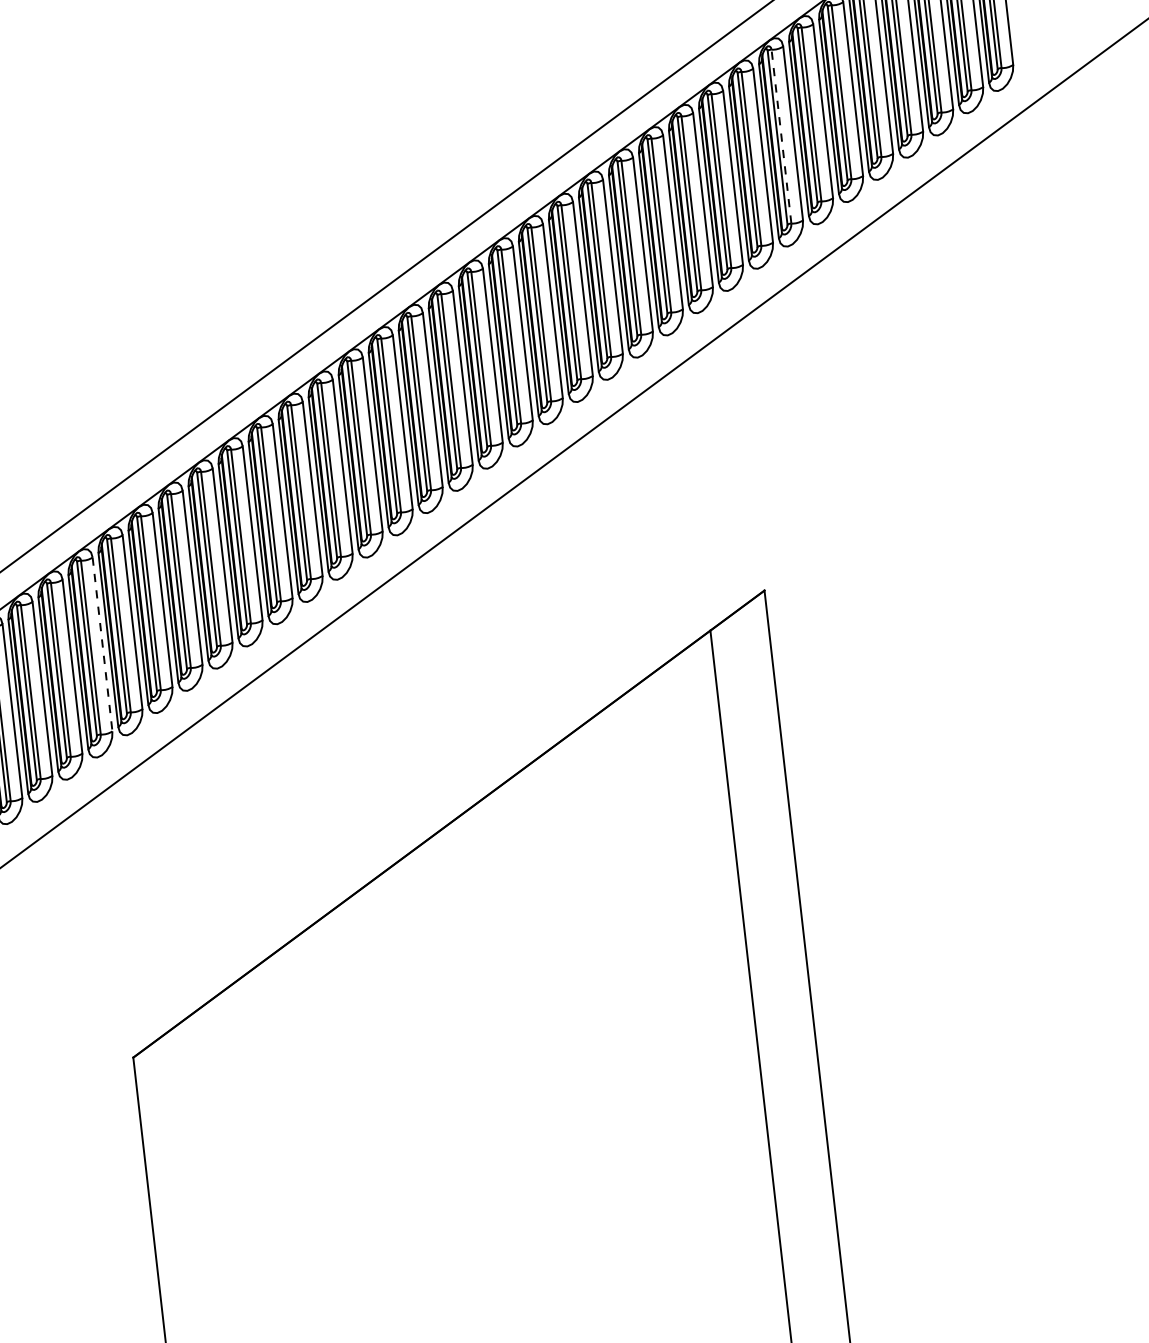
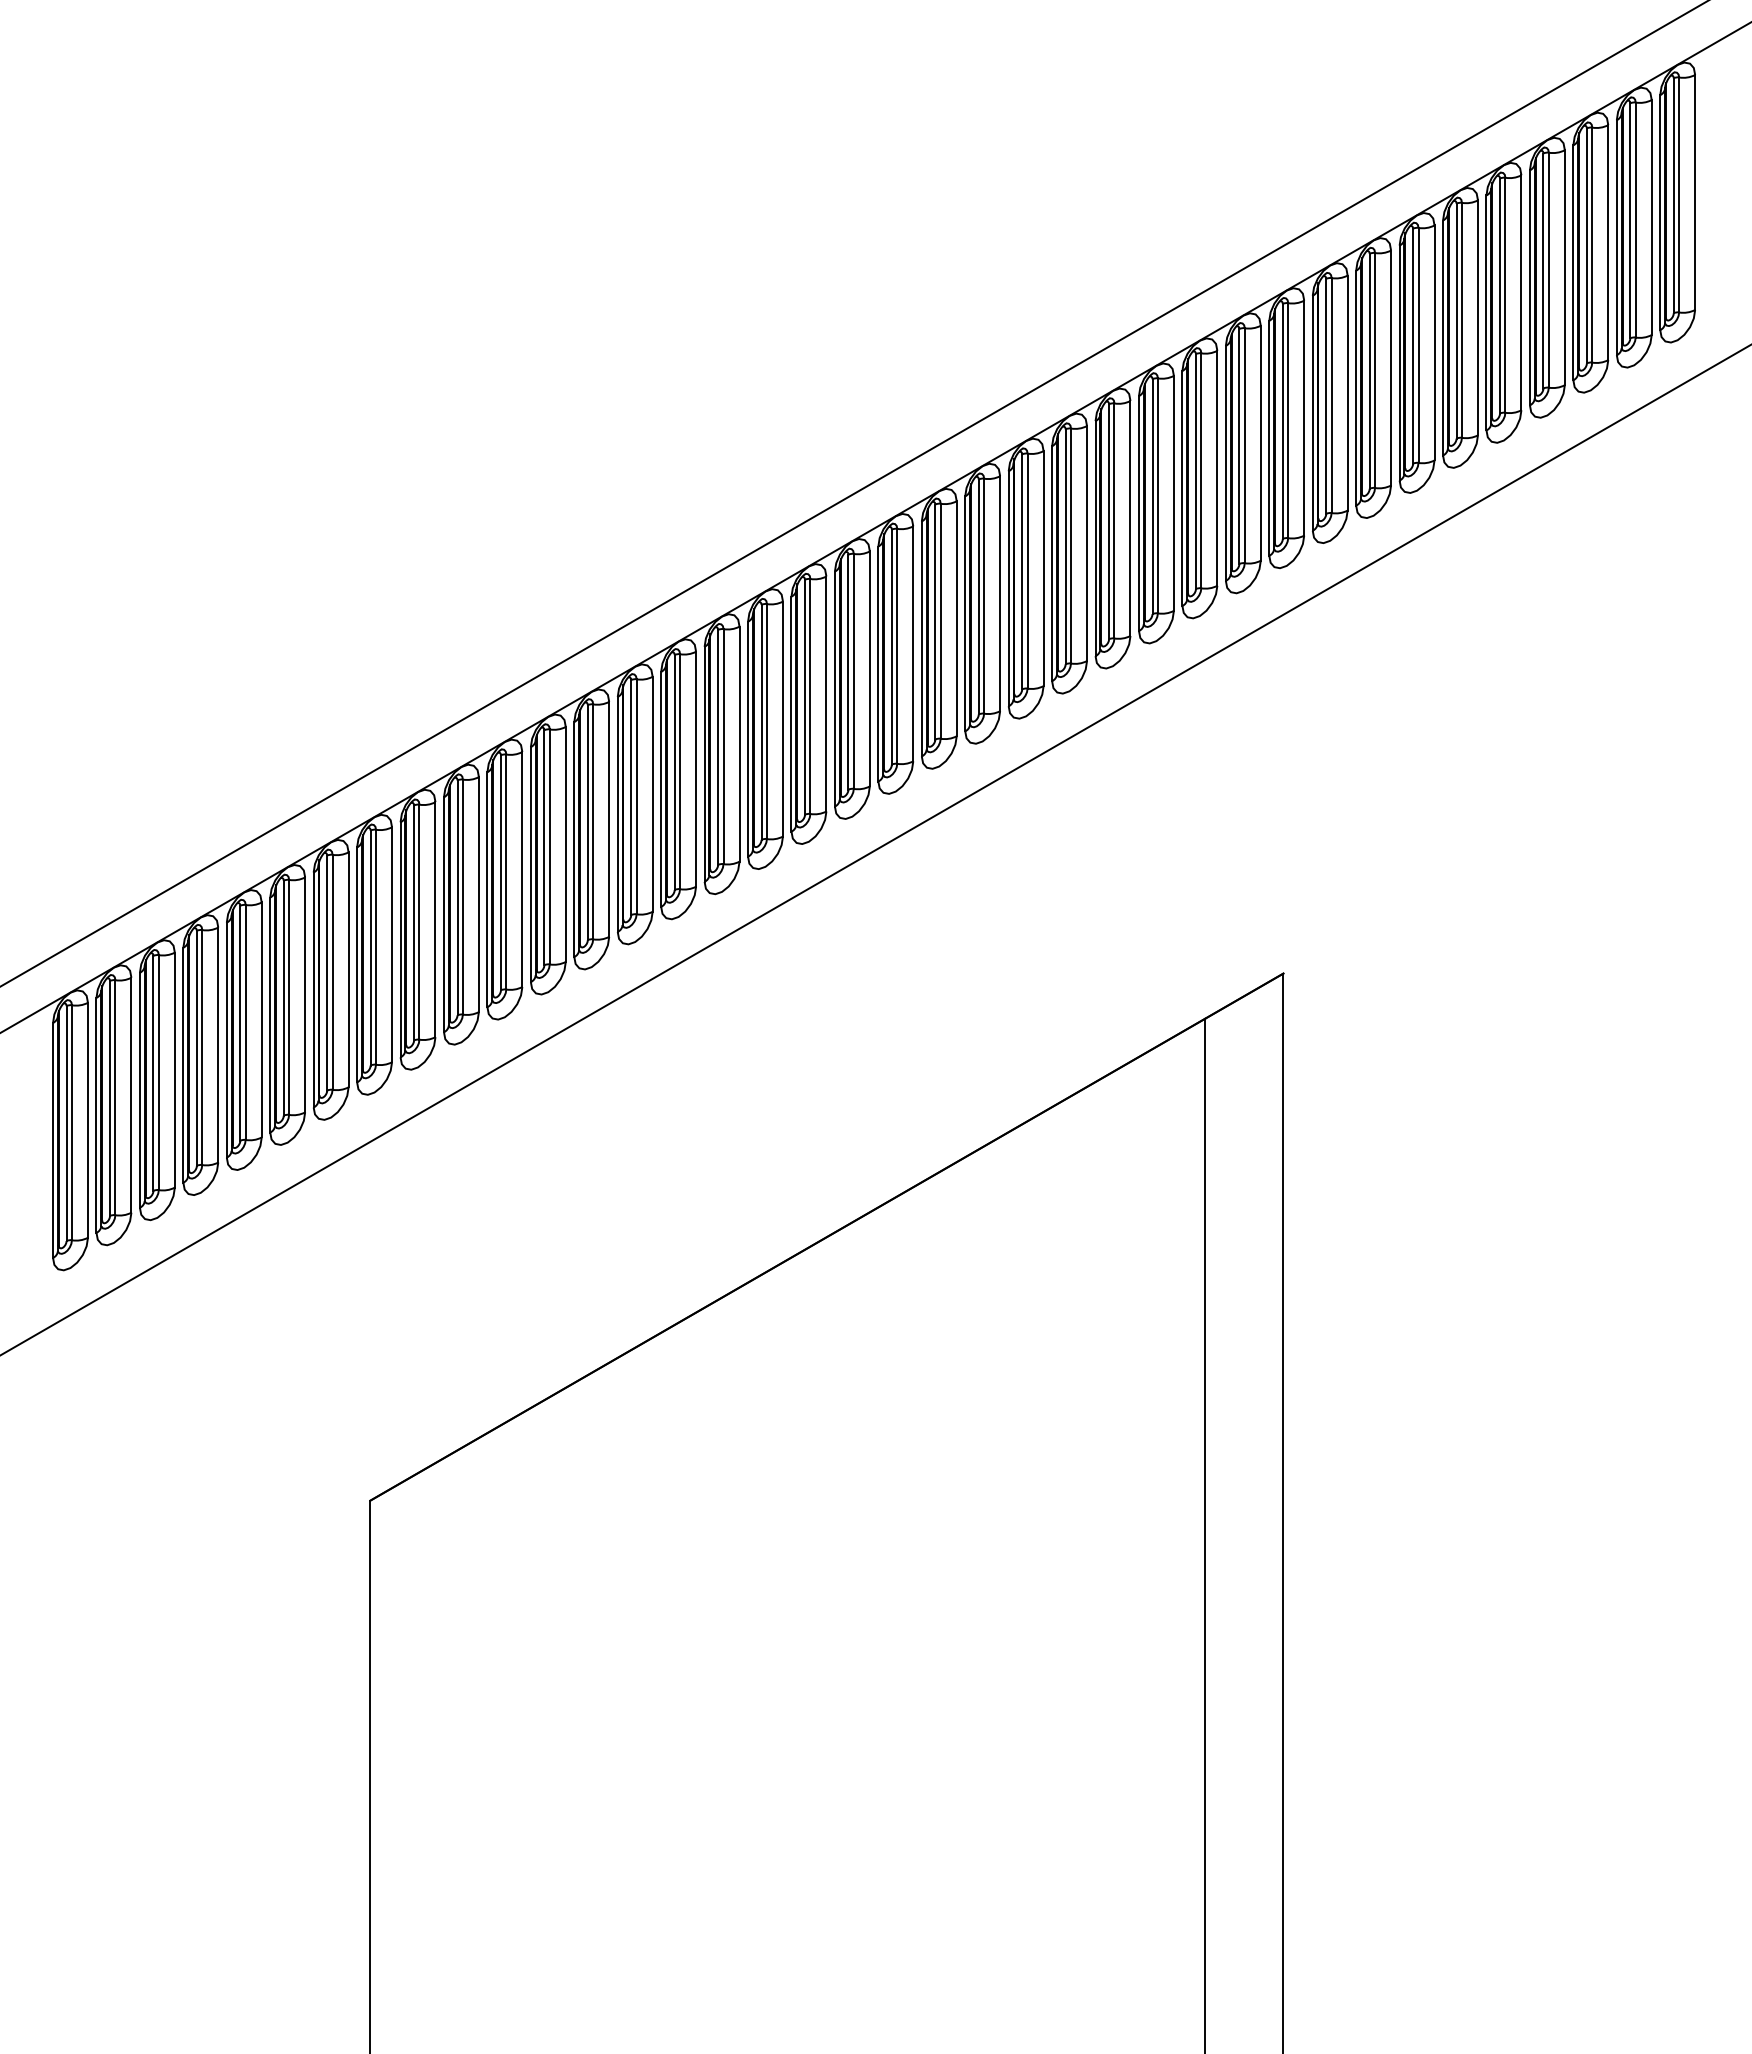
line: (781, 136) -> (1375, 370), dashed -> solid
line: (102, 644) -> (392, 945), dashed -> solid

